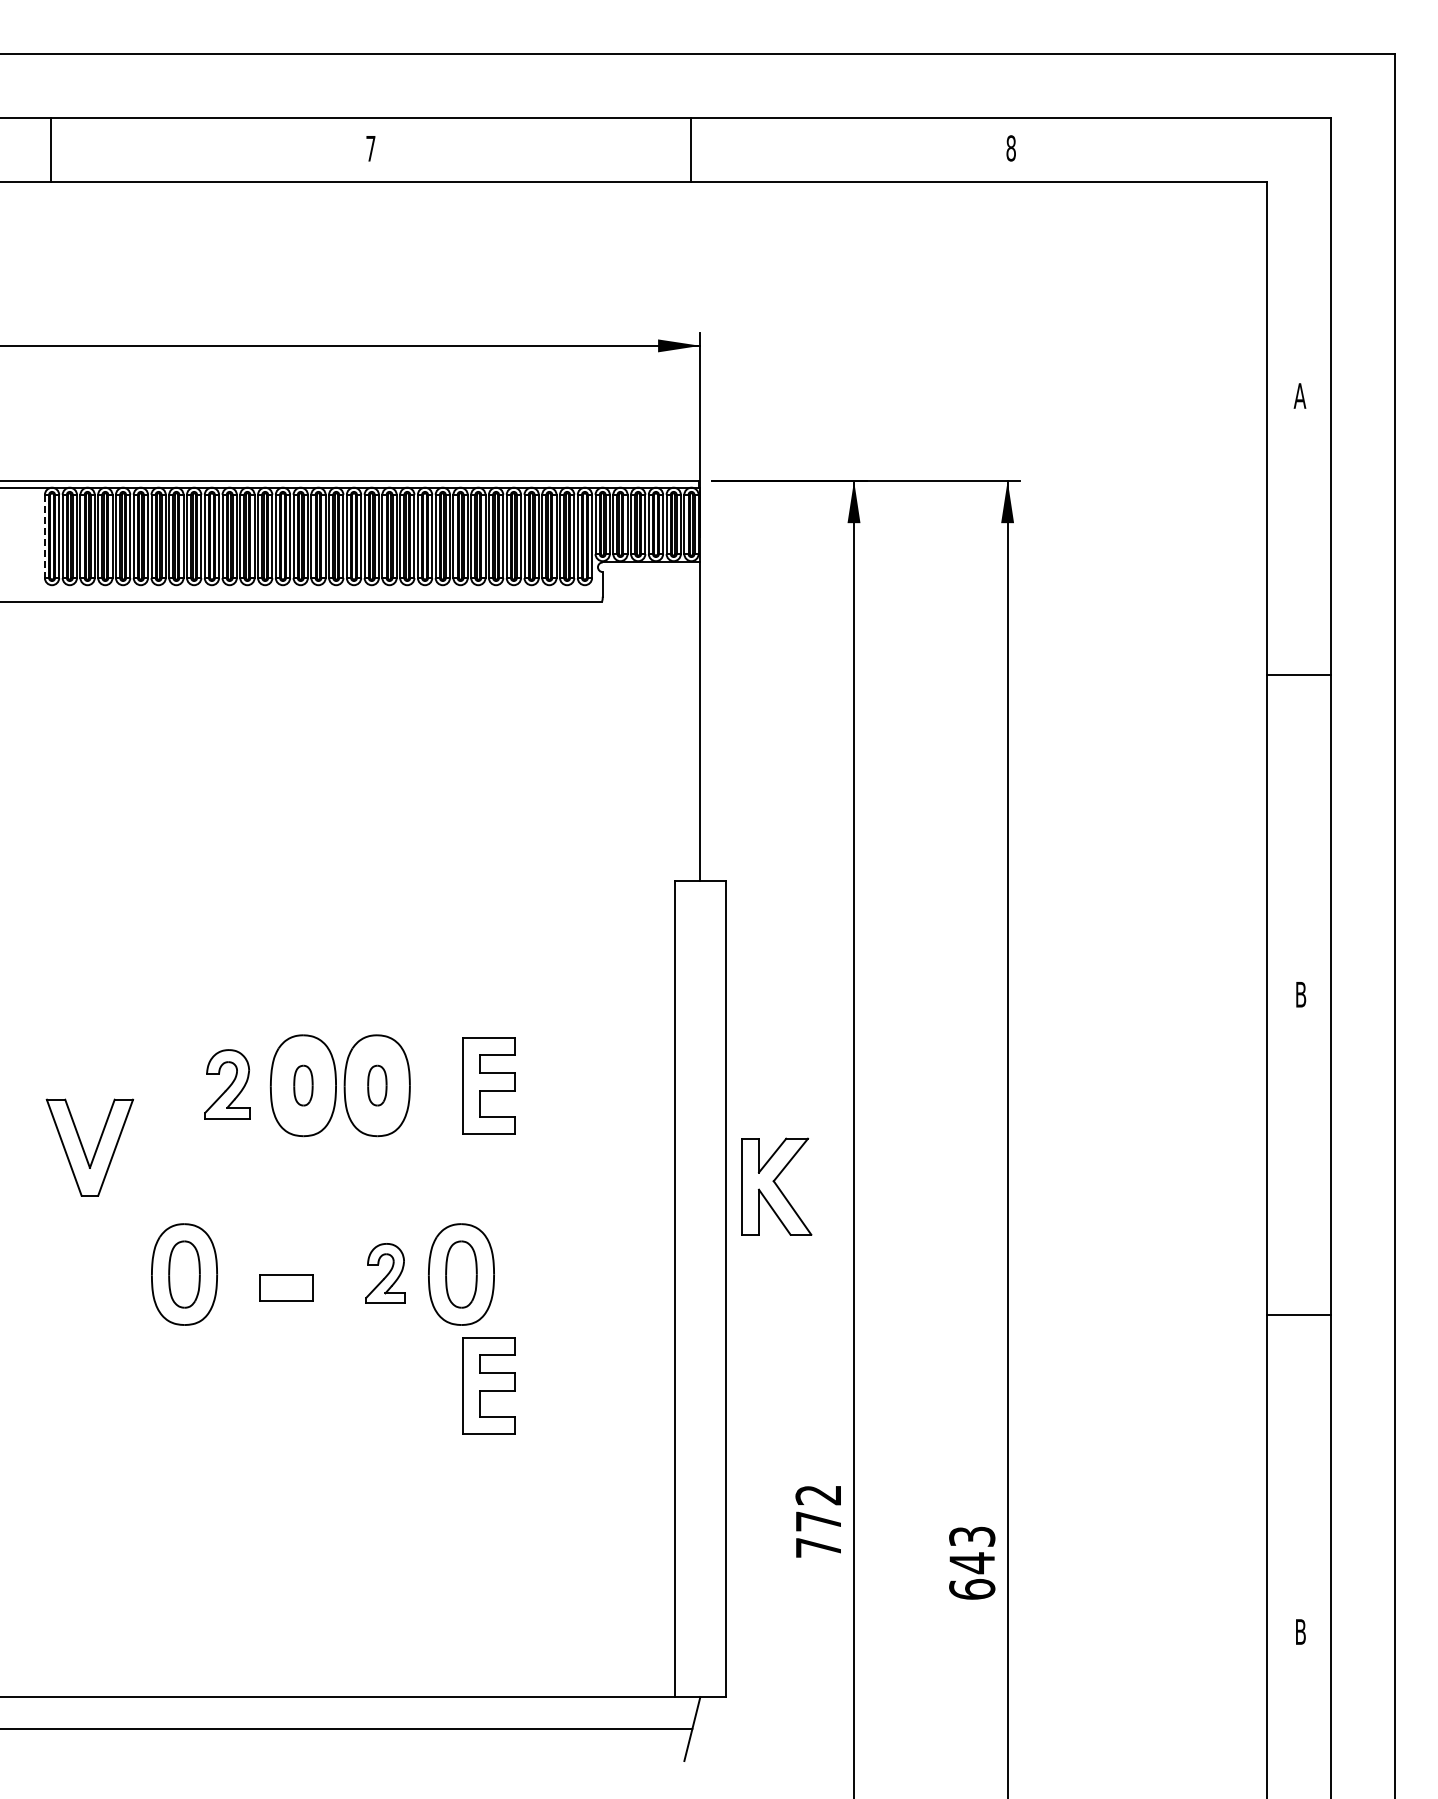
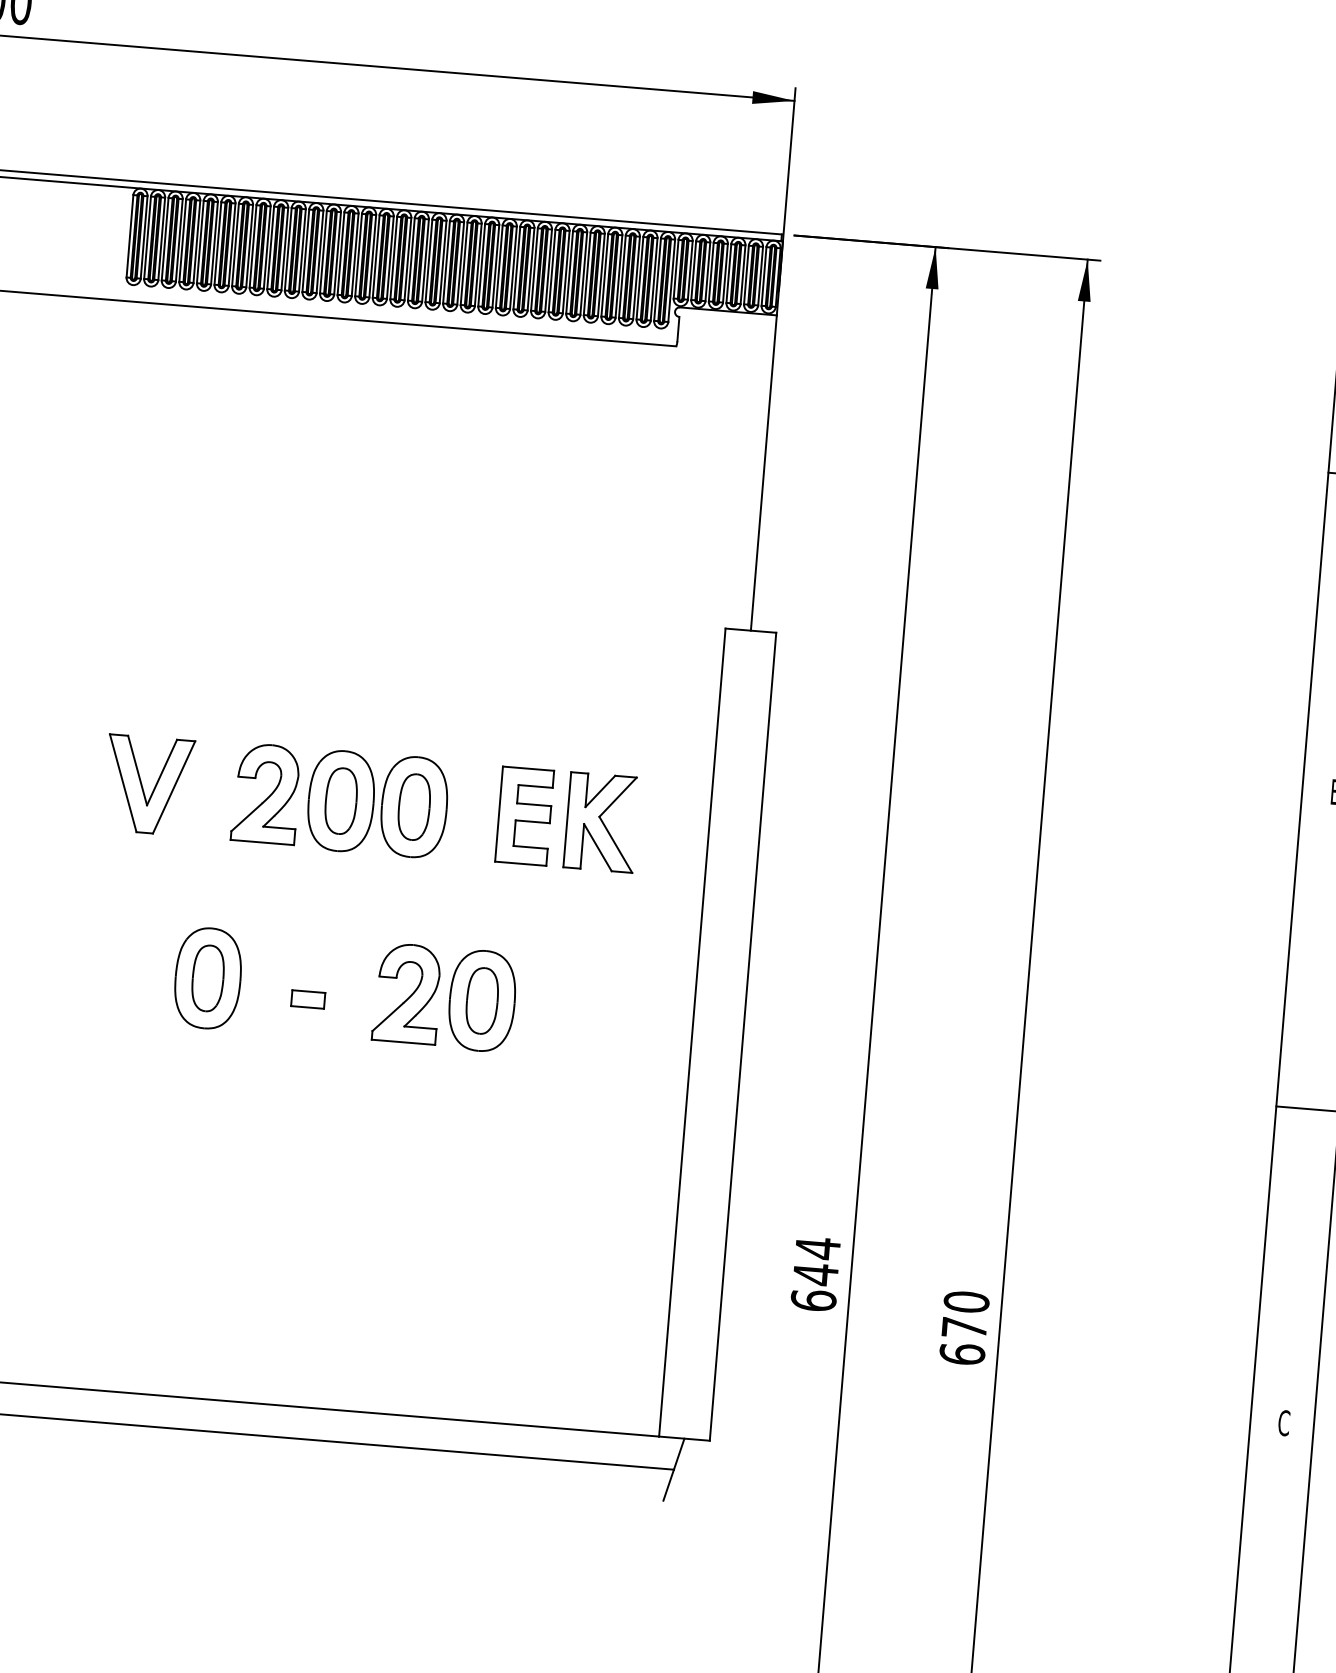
line: (44, 536) -> (129, 236), dashed -> solid
part: (227, 1084) -> (266, 793), size x1.43
part: (303, 1085) -> (341, 800), size x1.67
part: (377, 1085) -> (414, 806), size x1.67
part: (89, 1147) -> (148, 785), moved
part: (776, 1186) -> (601, 822), moved
part: (385, 1273) -> (407, 993), size x1.67
part: (286, 1286) -> (308, 998), size x0.62
part: (488, 1385) -> (500, 1112), removed
text: (818, 1521) -> (815, 1274), 772 -> 644
text: (972, 1550) -> (965, 1315), 643 -> 670
text: (1300, 1631) -> (1283, 1422), B -> C

